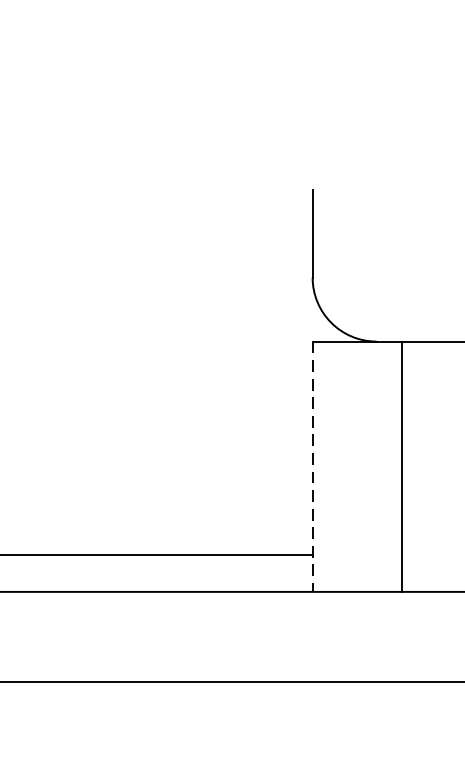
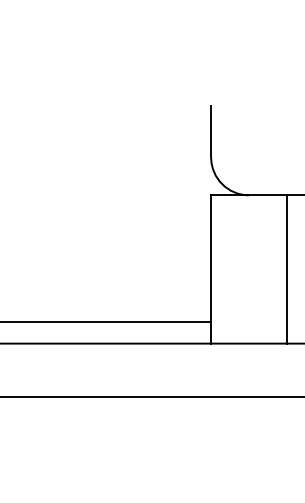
line: (313, 466) -> (211, 269), dashed -> solid
line: (400, 466) -> (286, 269), moved

